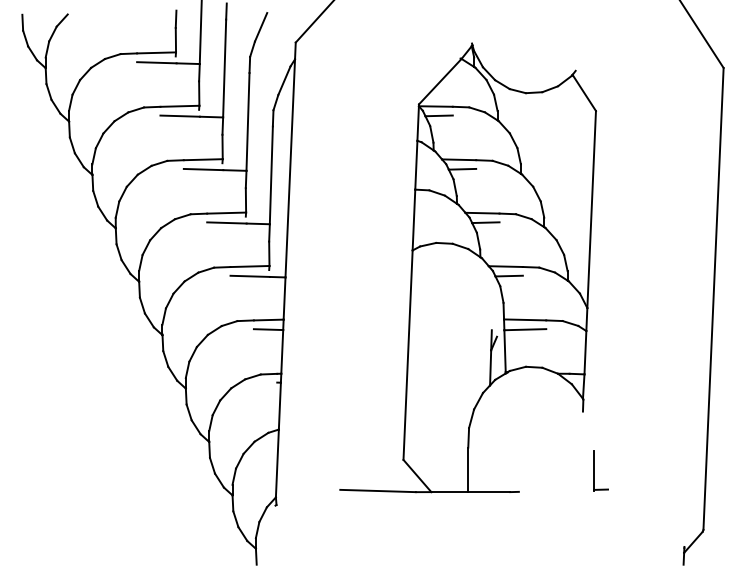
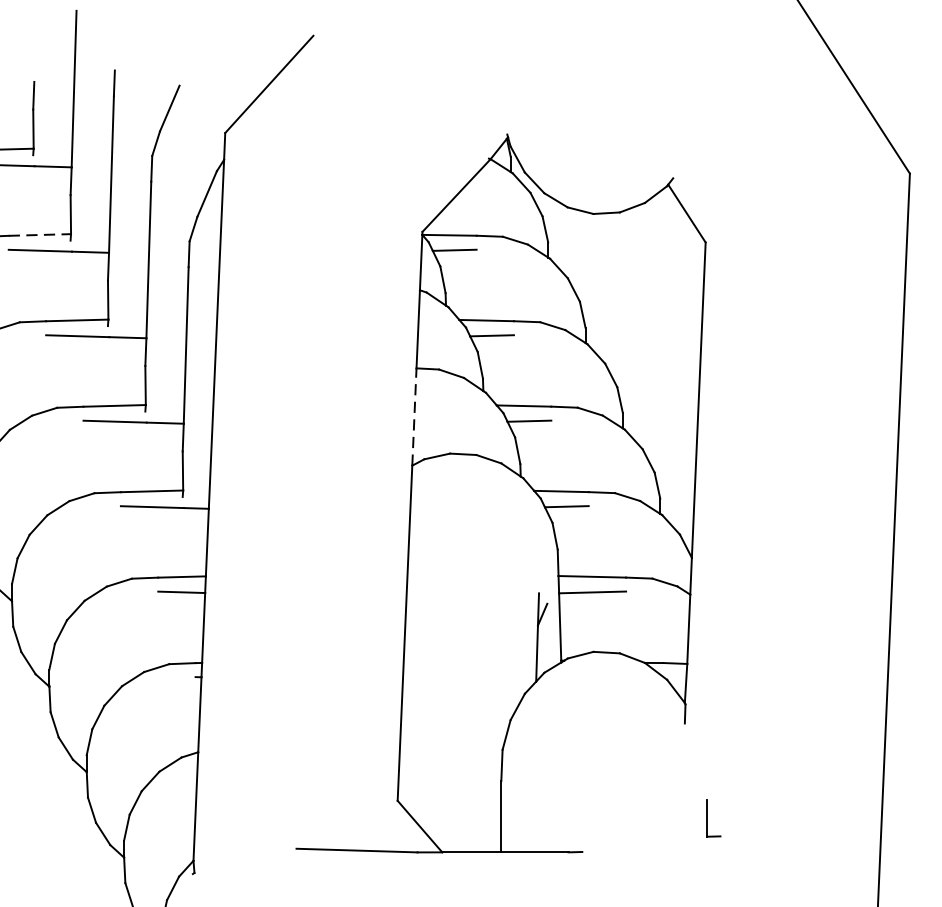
line: (180, 106) -> (40, 235), solid -> dashed
line: (413, 219) -> (413, 416), solid -> dashed
part: (600, 470) -> (712, 817), size x0.6

